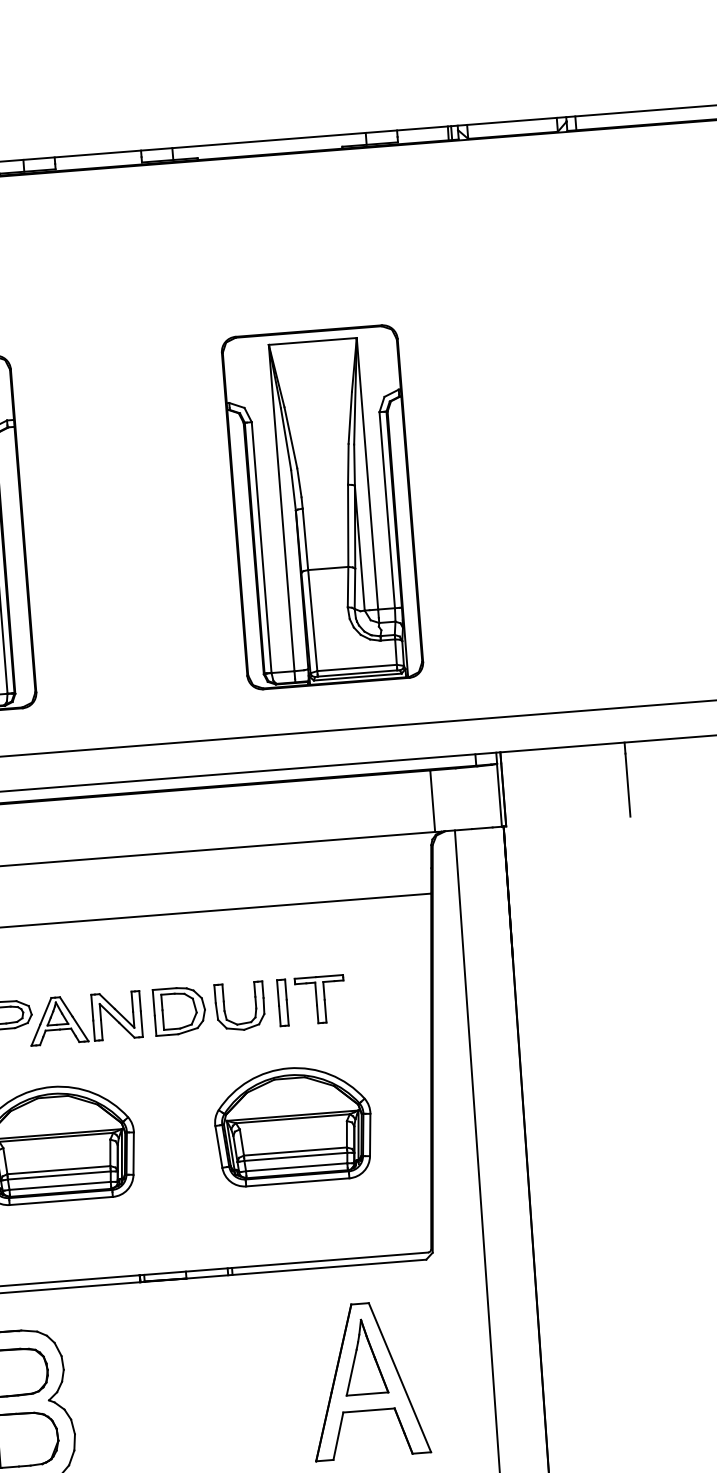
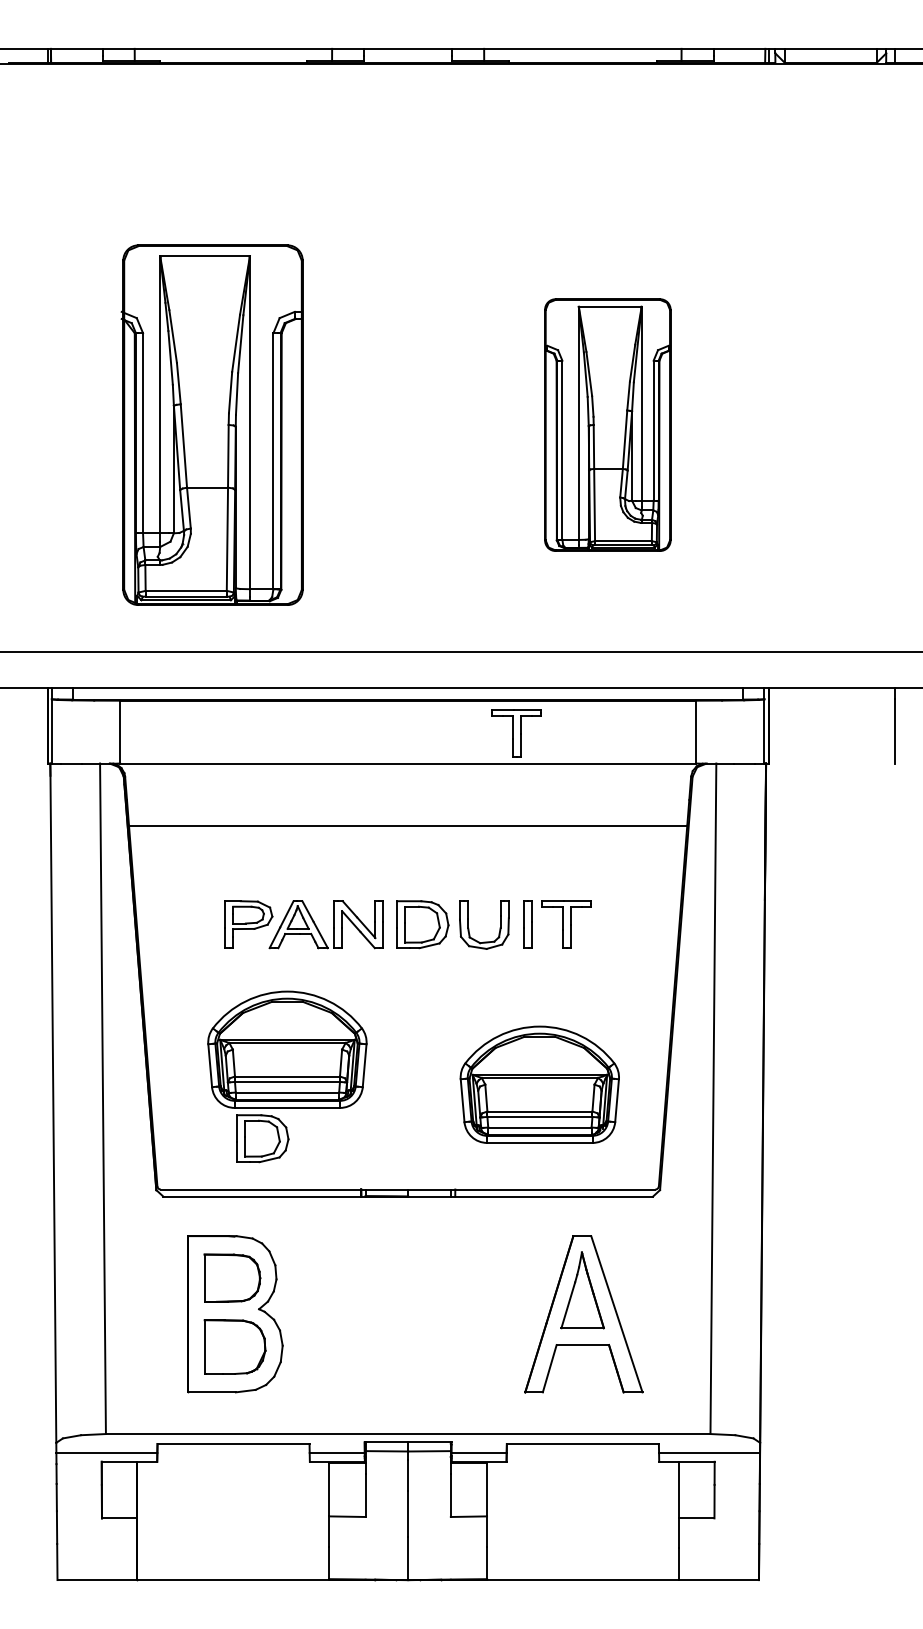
part: (322, 506) -> (607, 424), size x0.7
part: (256, 816) -> (516, 733), added
part: (292, 1125) -> (539, 1084), moved
part: (39, 1232) -> (262, 1138), added

